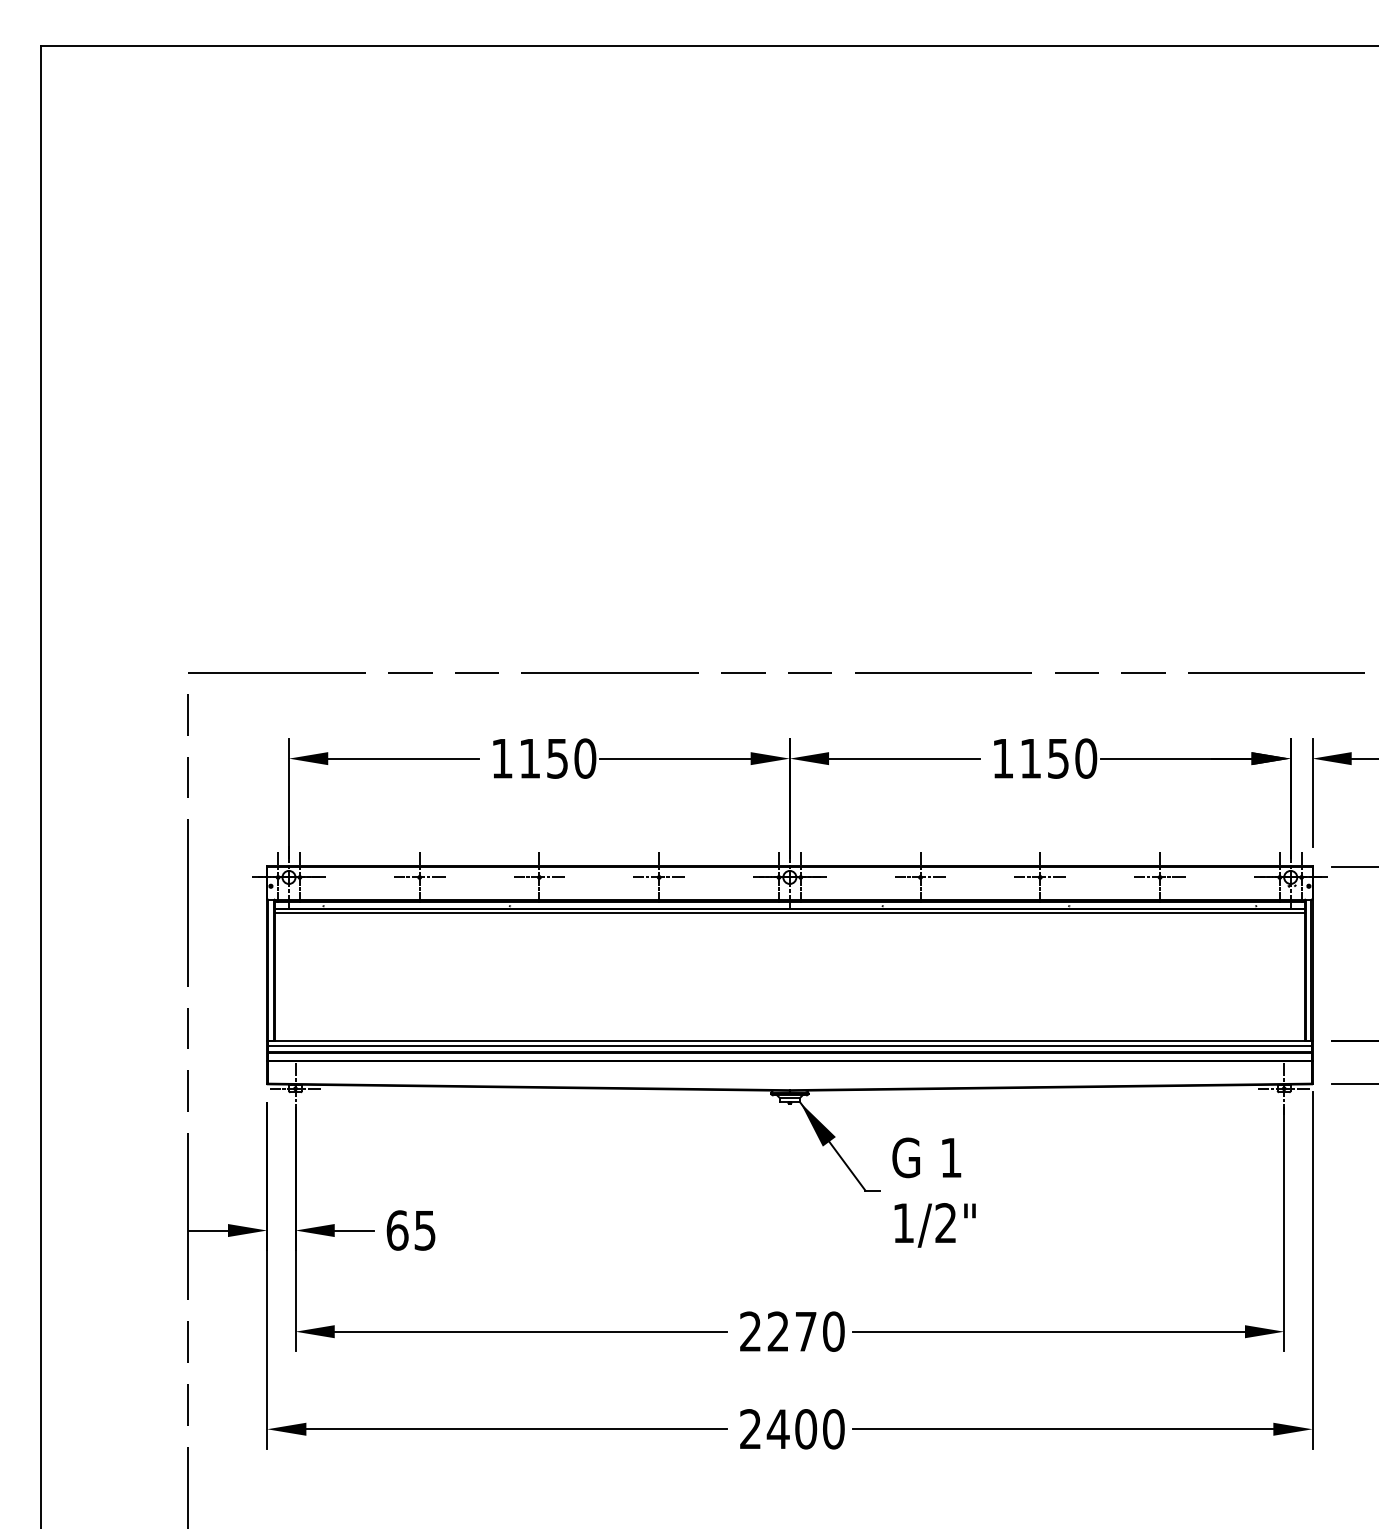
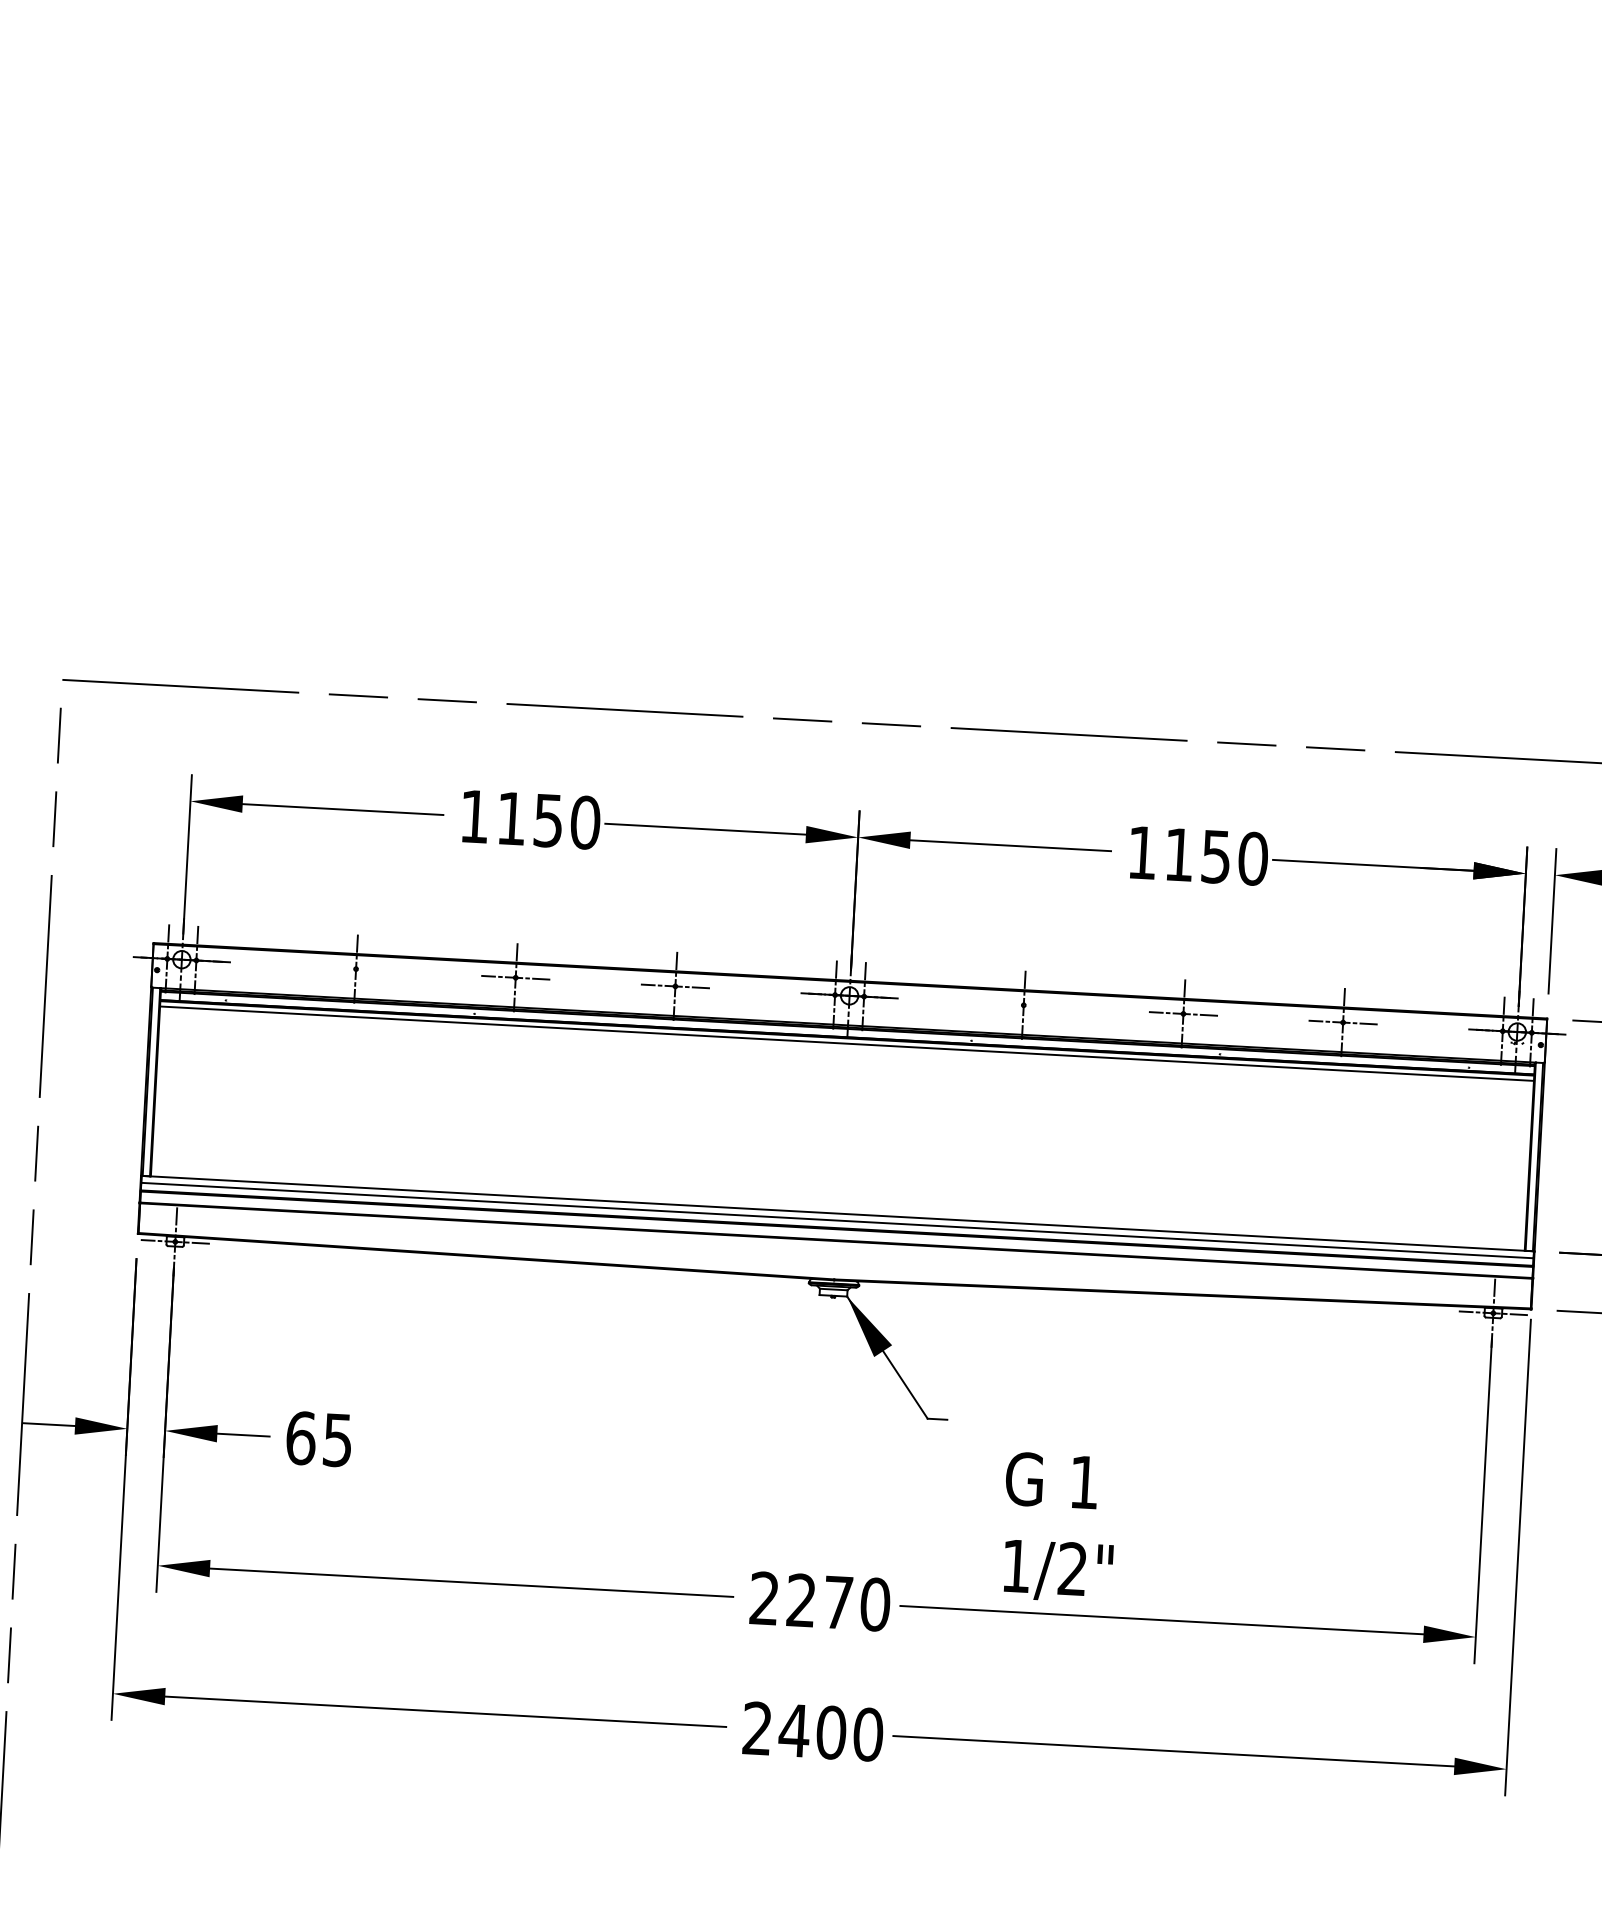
line: (419, 877) -> (355, 969), removed
line: (920, 877) -> (1023, 1005), removed
text: (933, 1192) -> (1058, 1527), moved

